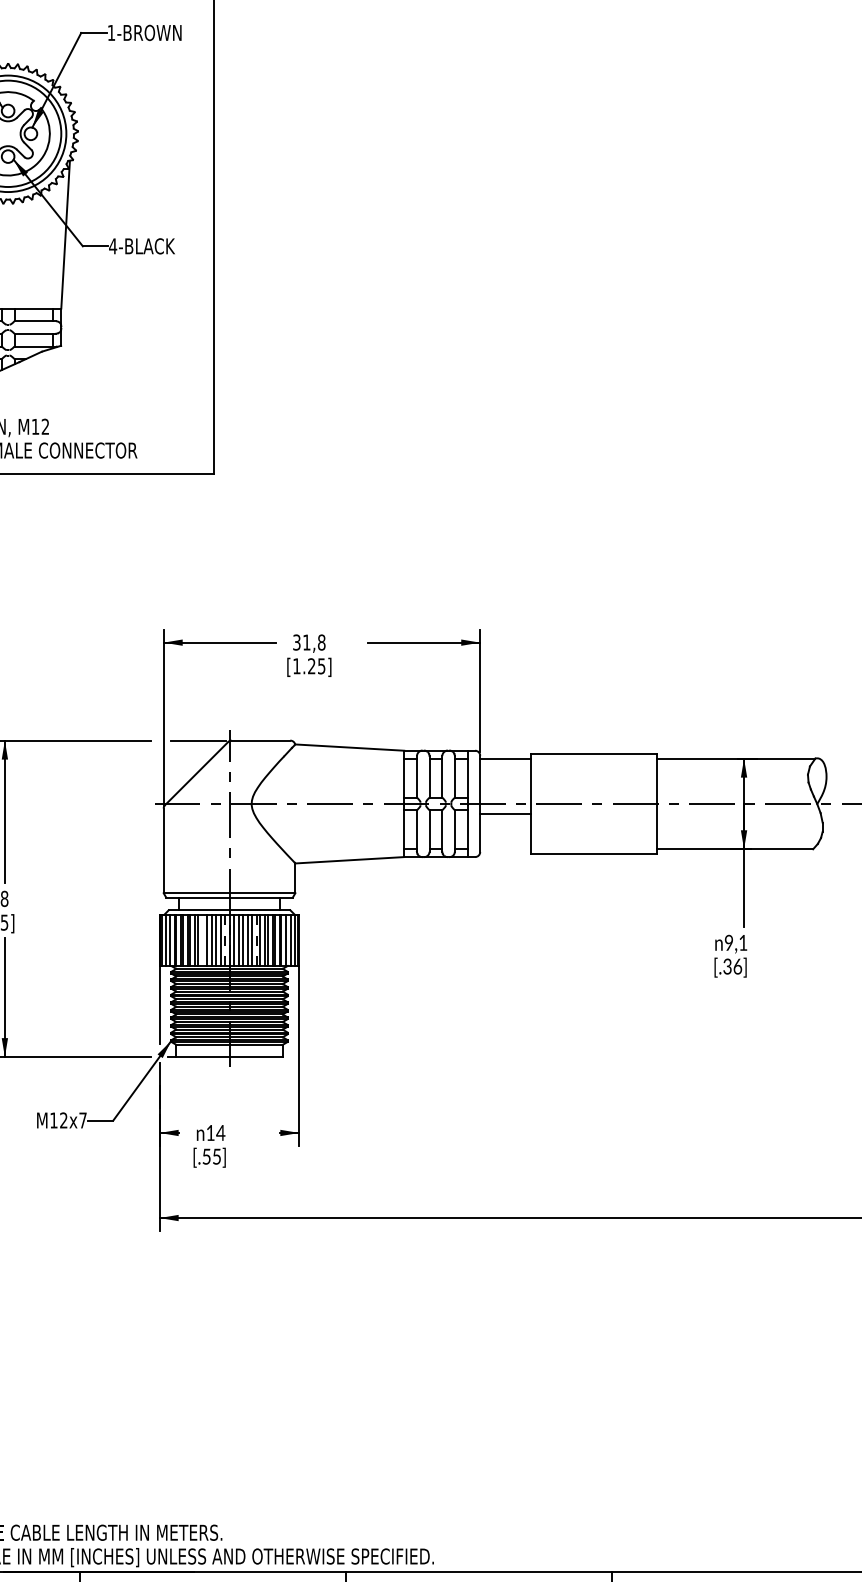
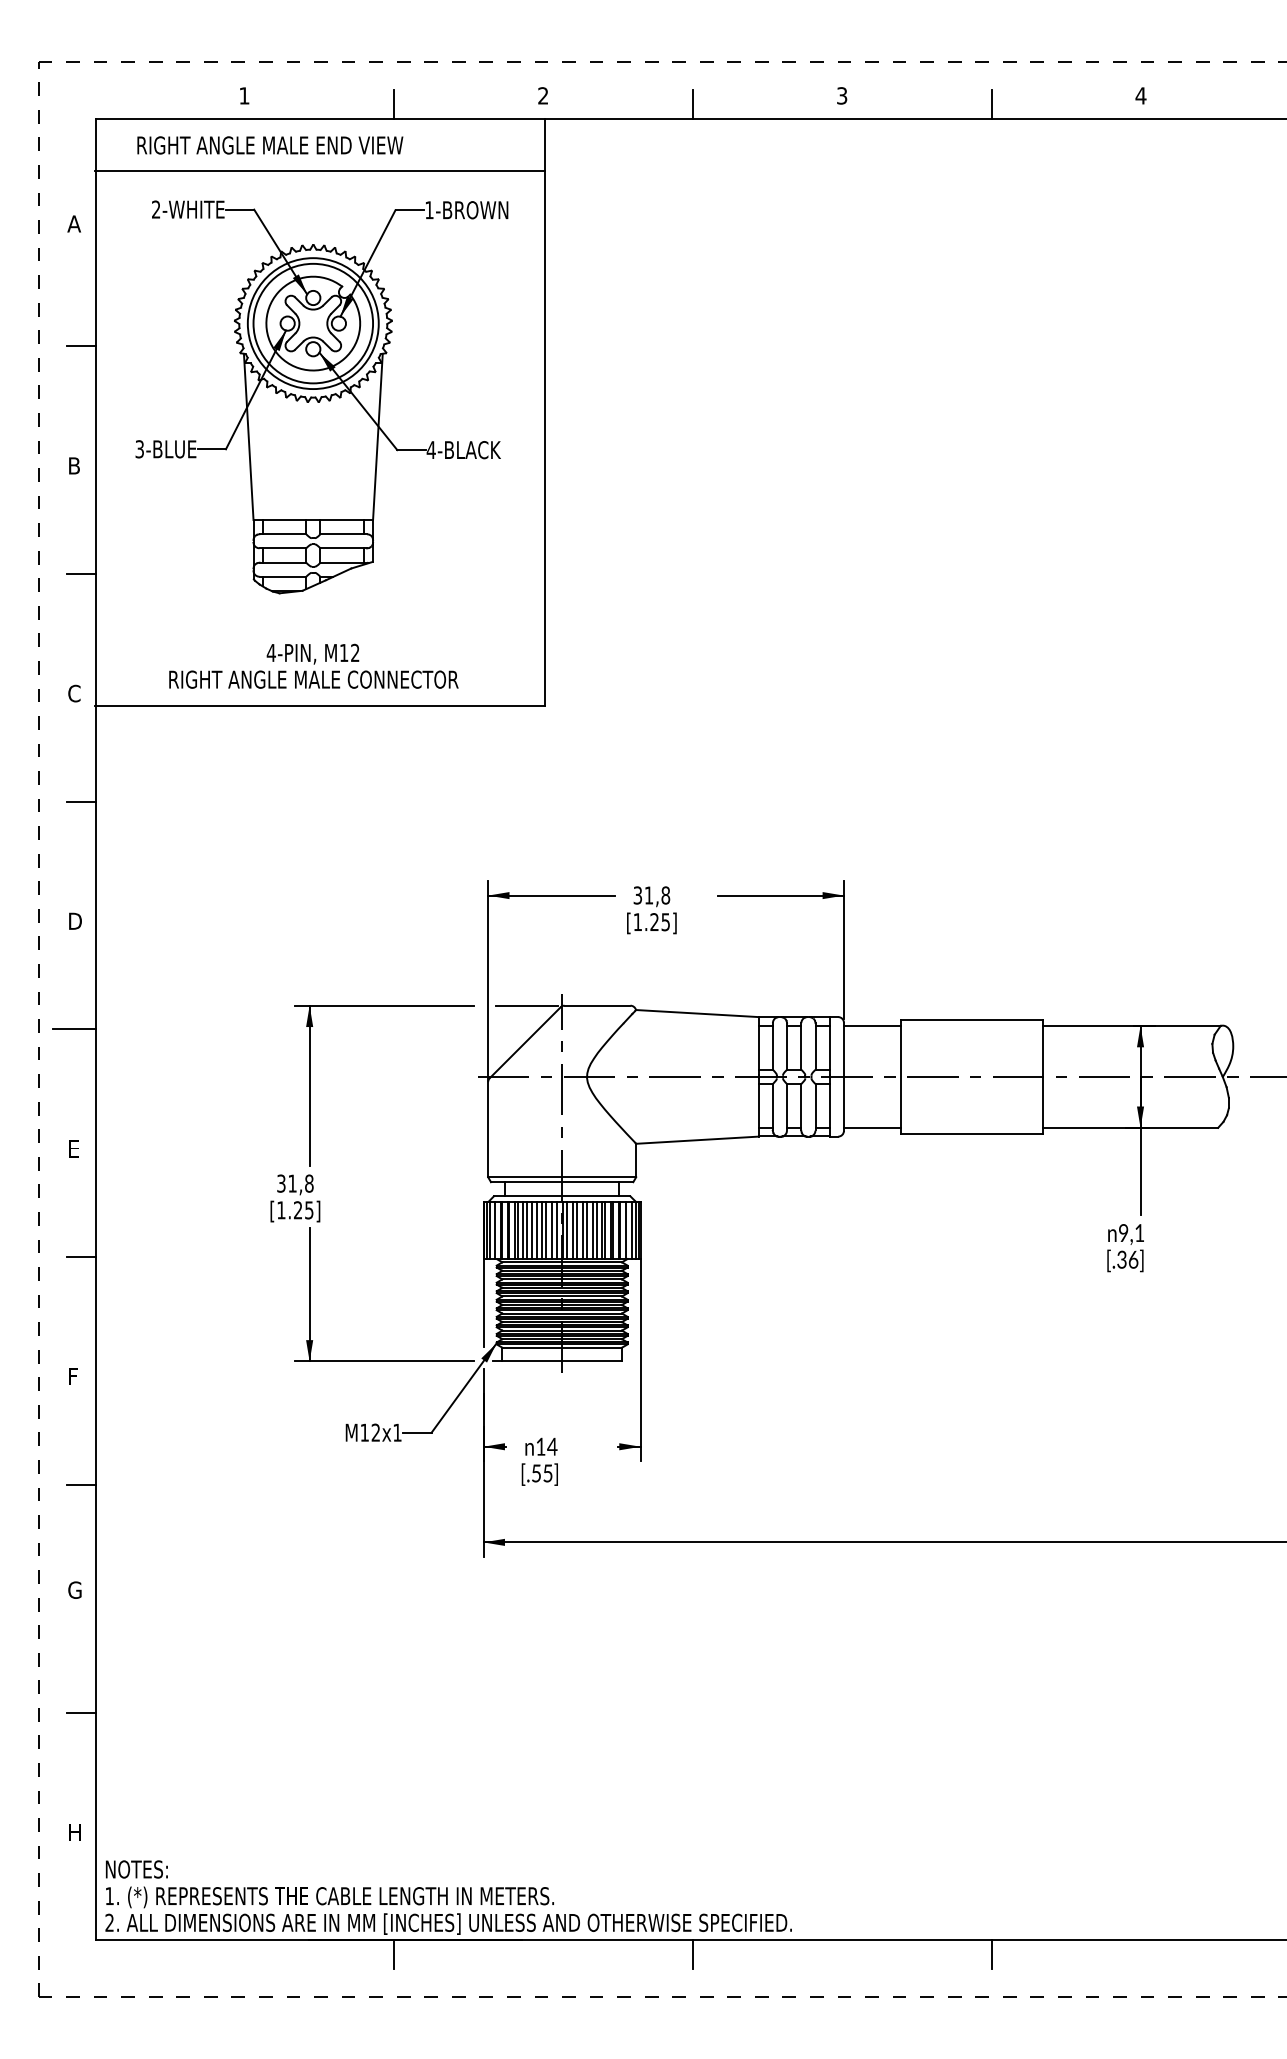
line: (504, 813) -> (871, 1127), moved
line: (203, 940) -> (532, 1230), added
line: (224, 940) -> (556, 1230), dashed -> solid
line: (256, 940) -> (592, 1230), dashed -> solid
text: (83, 1120) -> (397, 1432), M12x7 -> M12x1

